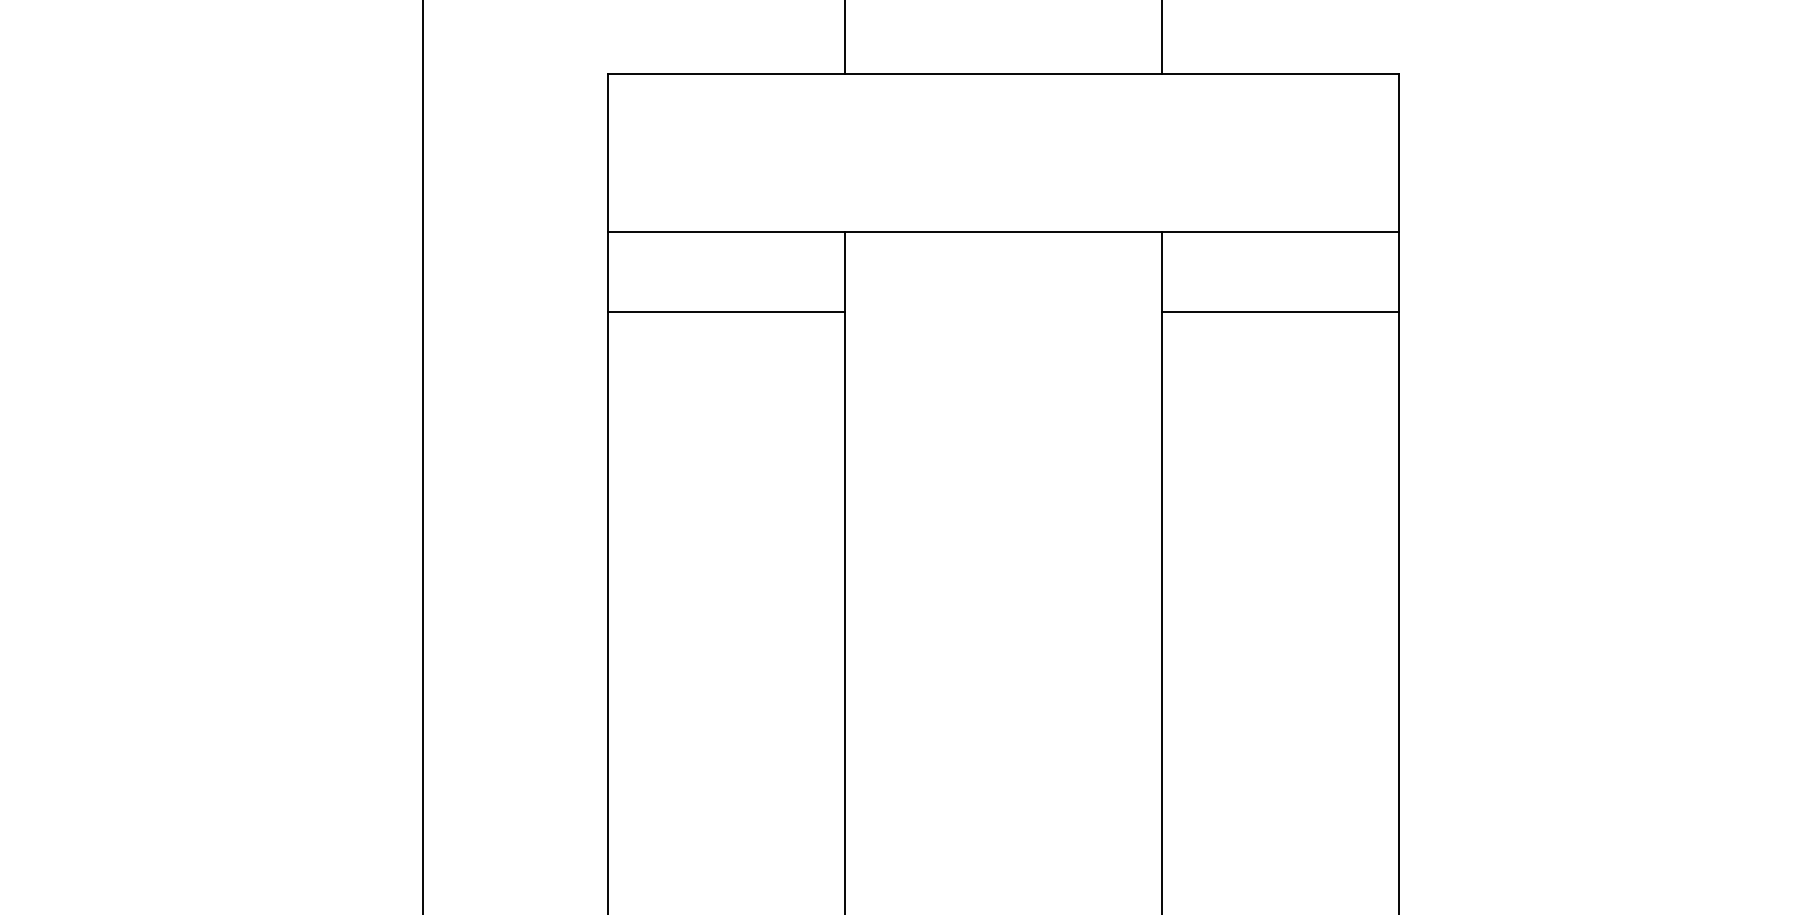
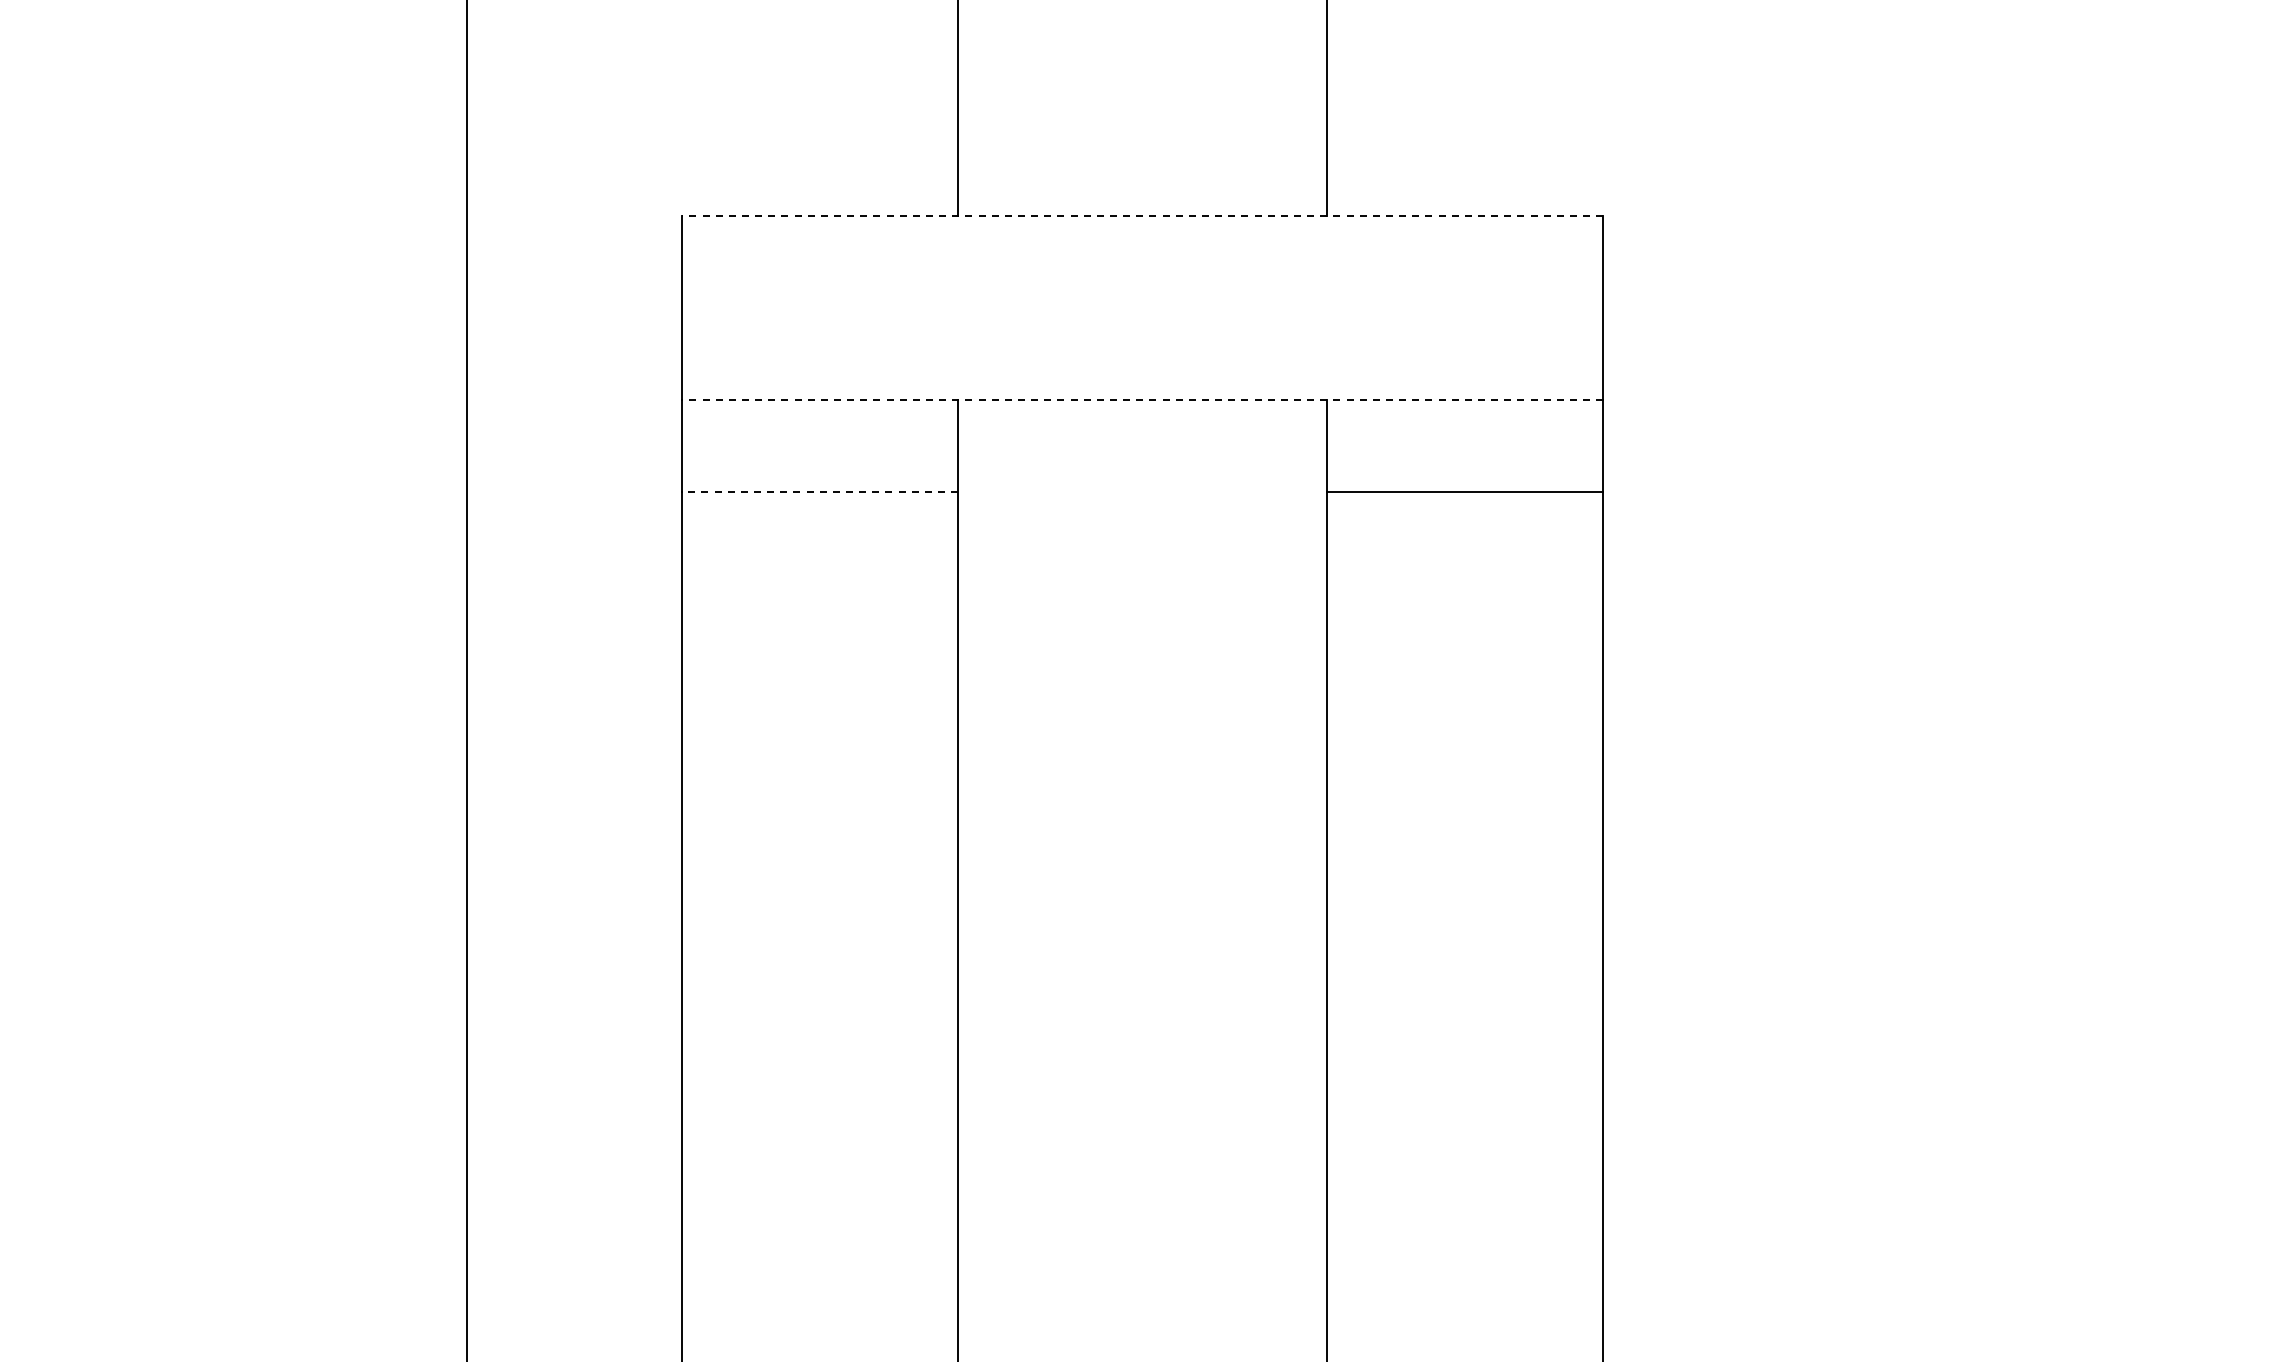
line: (1003, 73) -> (1142, 215), solid -> dashed
line: (1003, 232) -> (1142, 400), solid -> dashed
line: (725, 311) -> (819, 492), solid -> dashed

